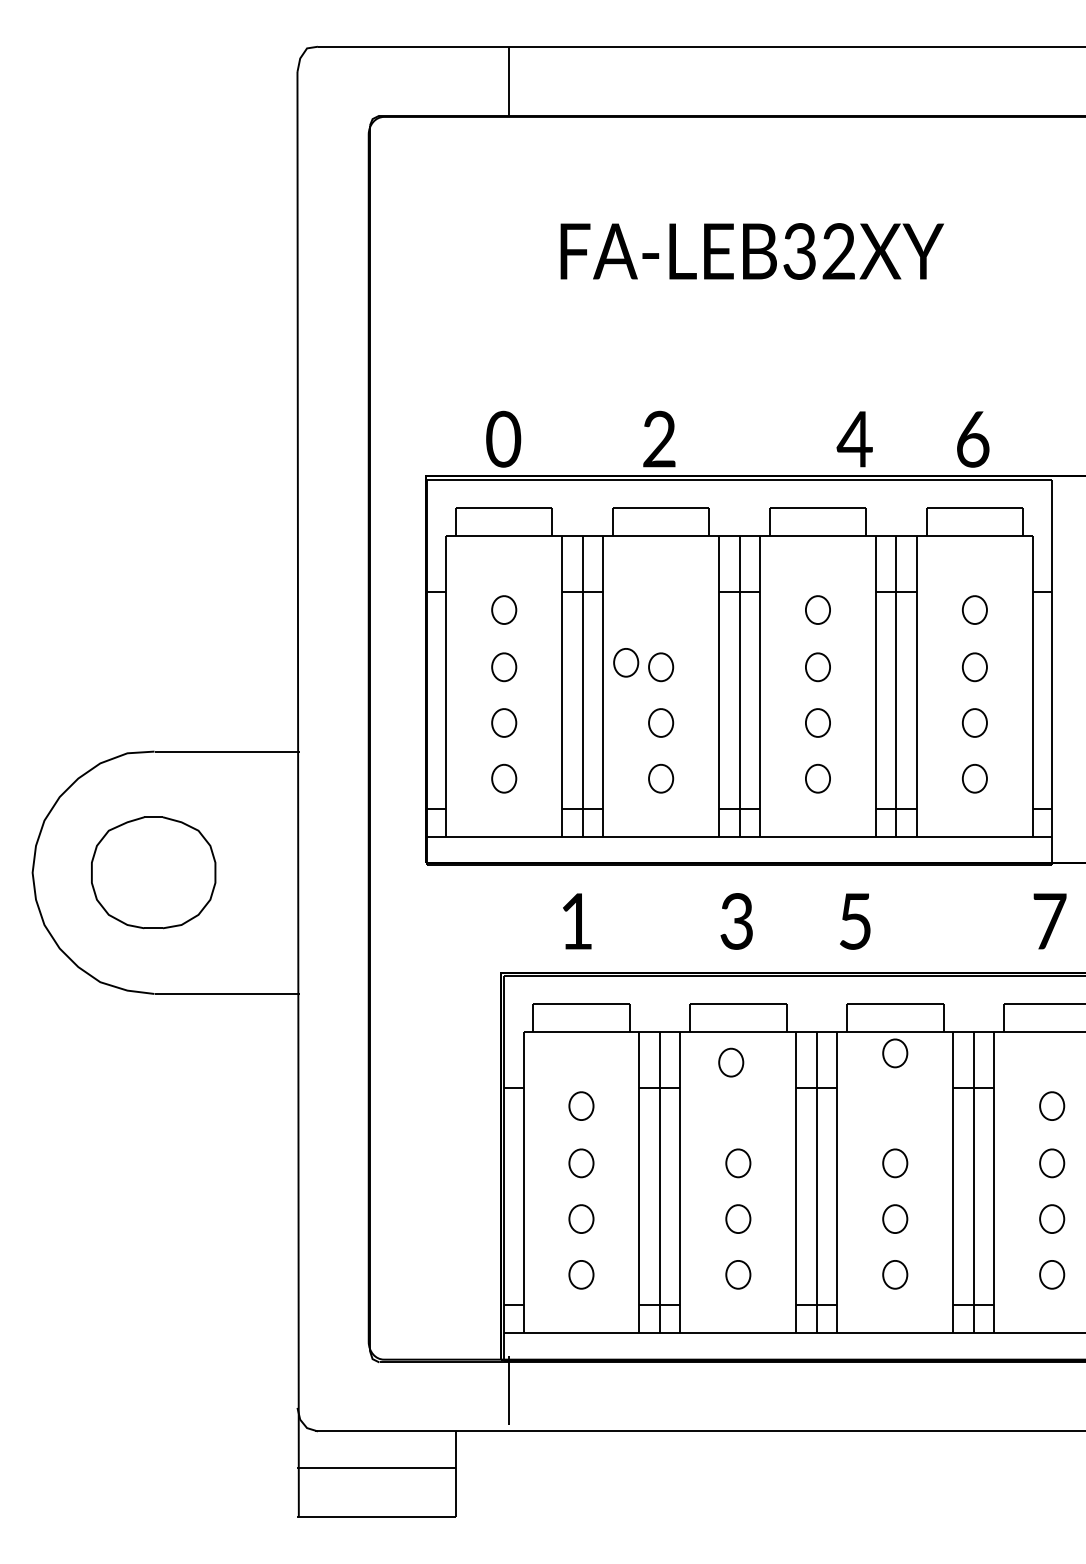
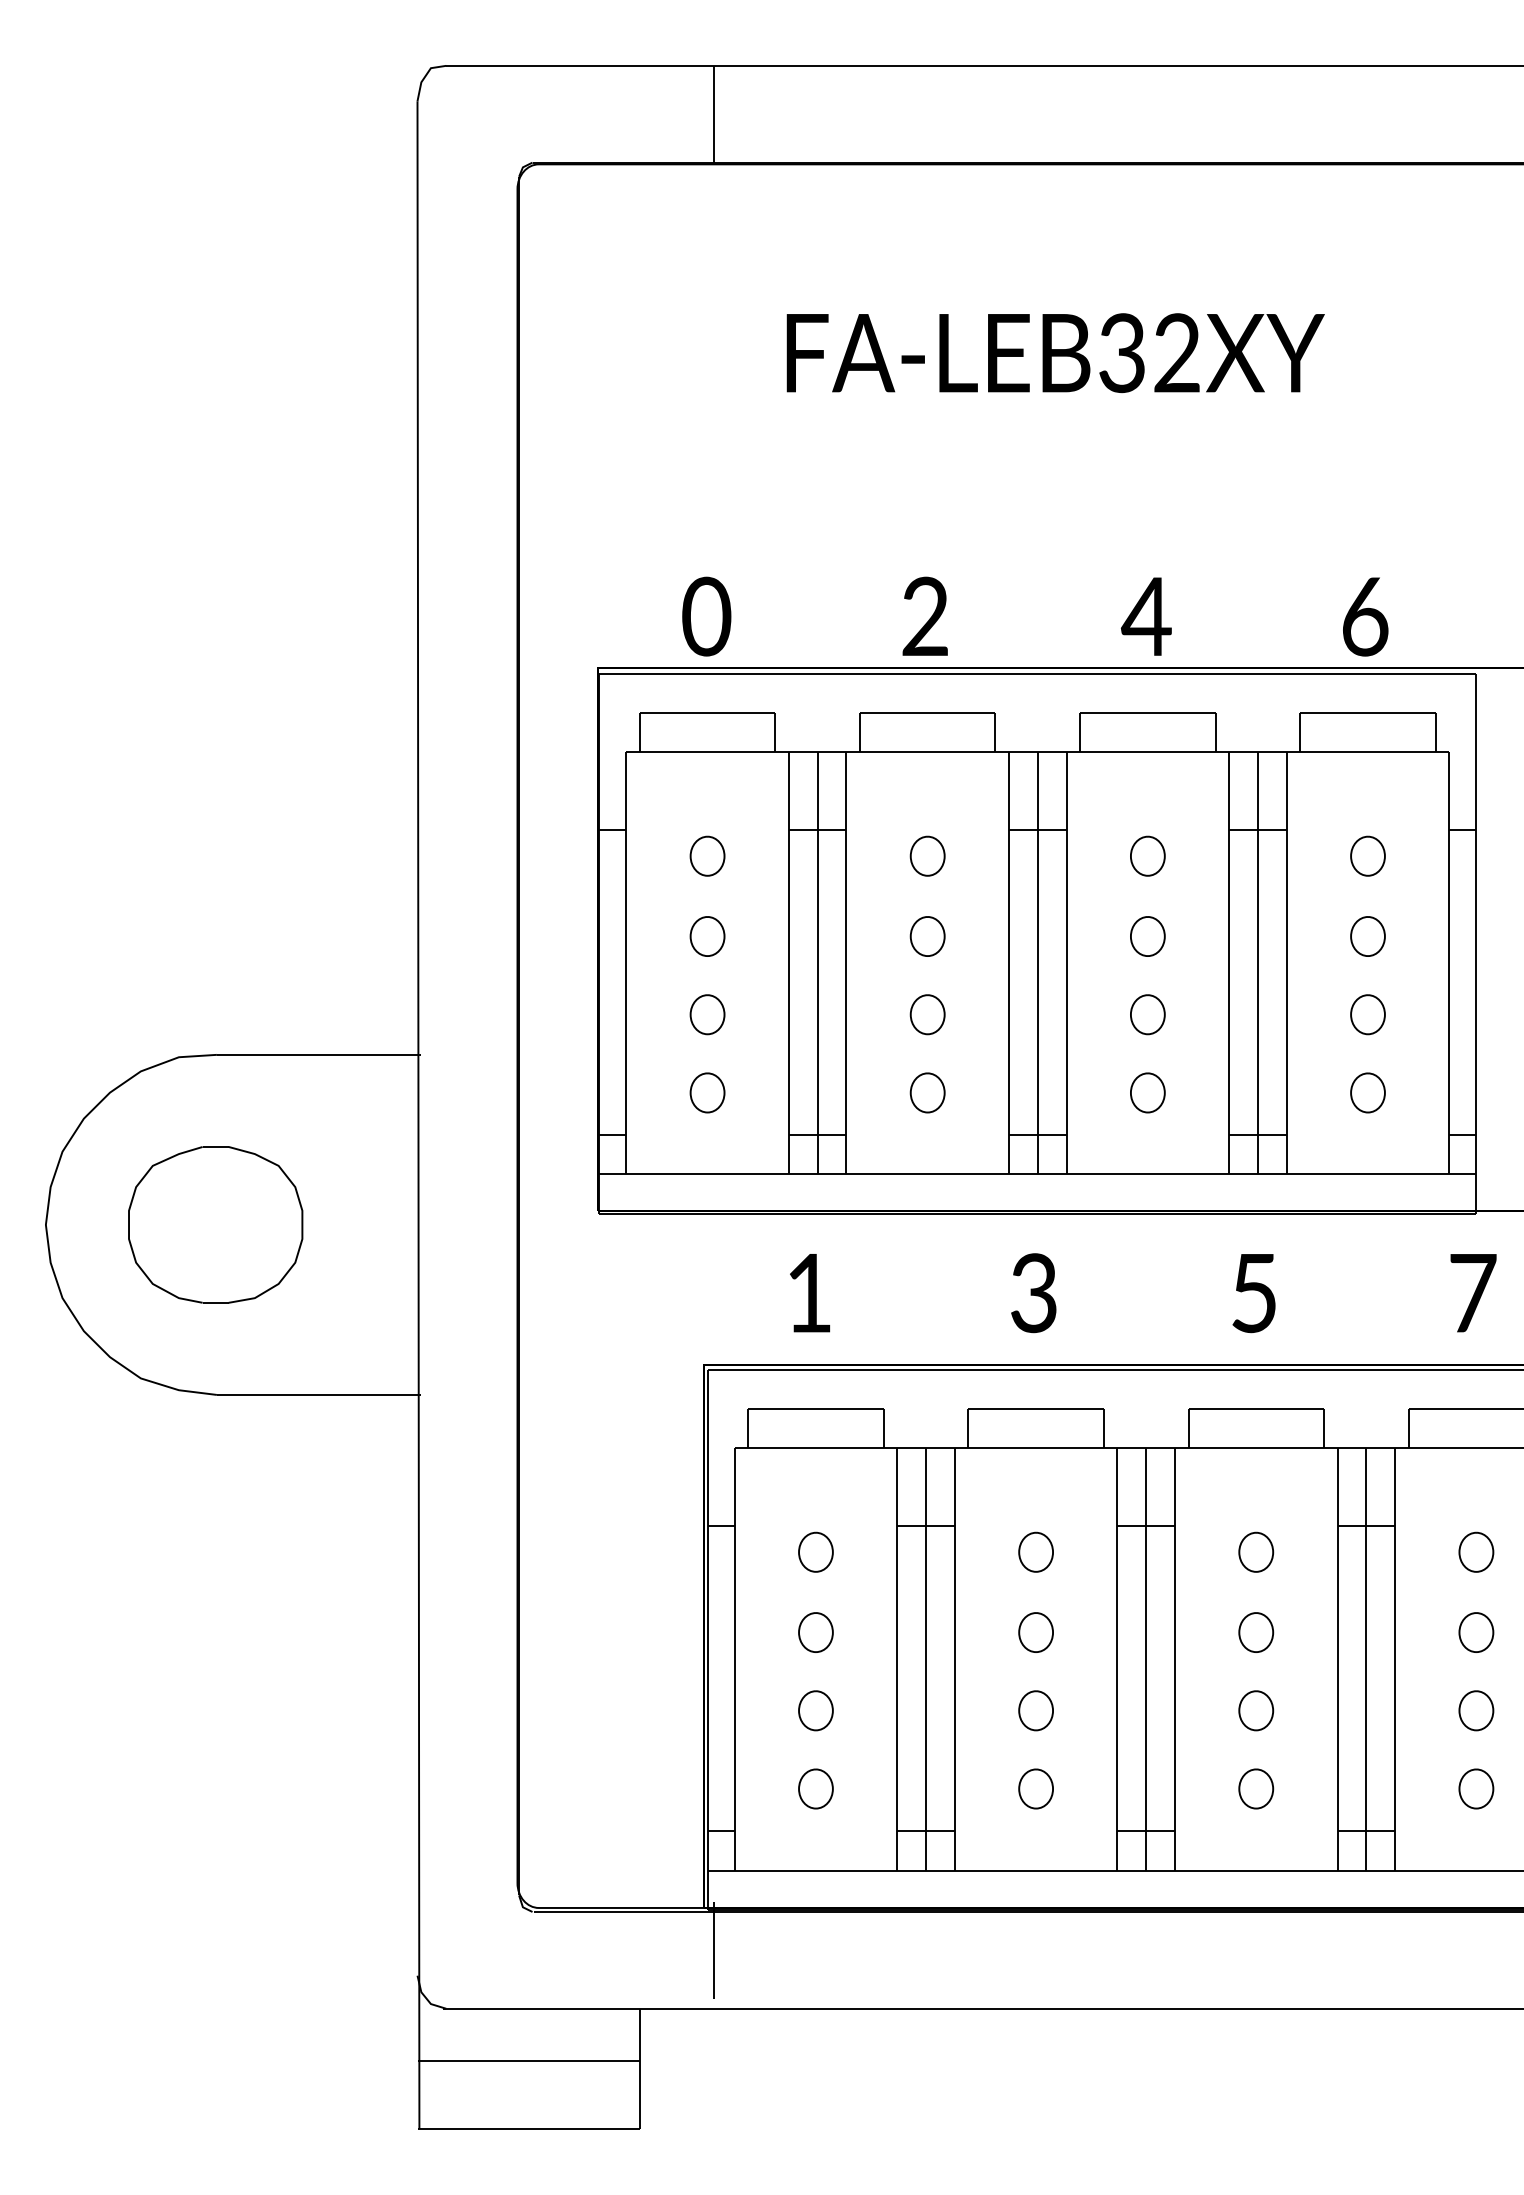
text: (854, 439) -> (1145, 616), moved
part: (626, 662) -> (927, 855), moved
text: (854, 921) -> (1253, 1293), moved
part: (895, 1052) -> (1256, 1551), moved
part: (730, 1062) -> (1035, 1551), moved

